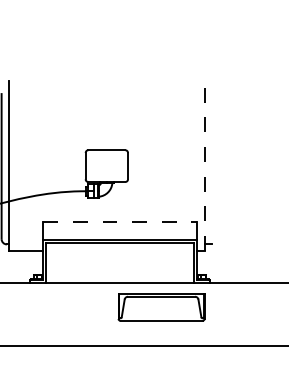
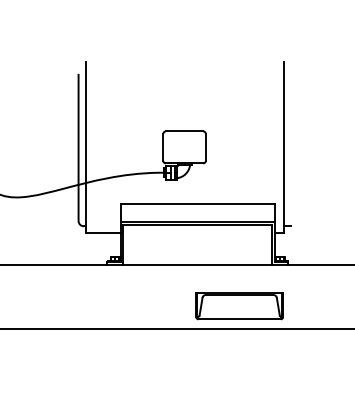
line: (205, 165) -> (283, 146), dashed -> solid
line: (120, 221) -> (198, 203), dashed -> solid
part: (161, 308) -> (239, 306), moved

